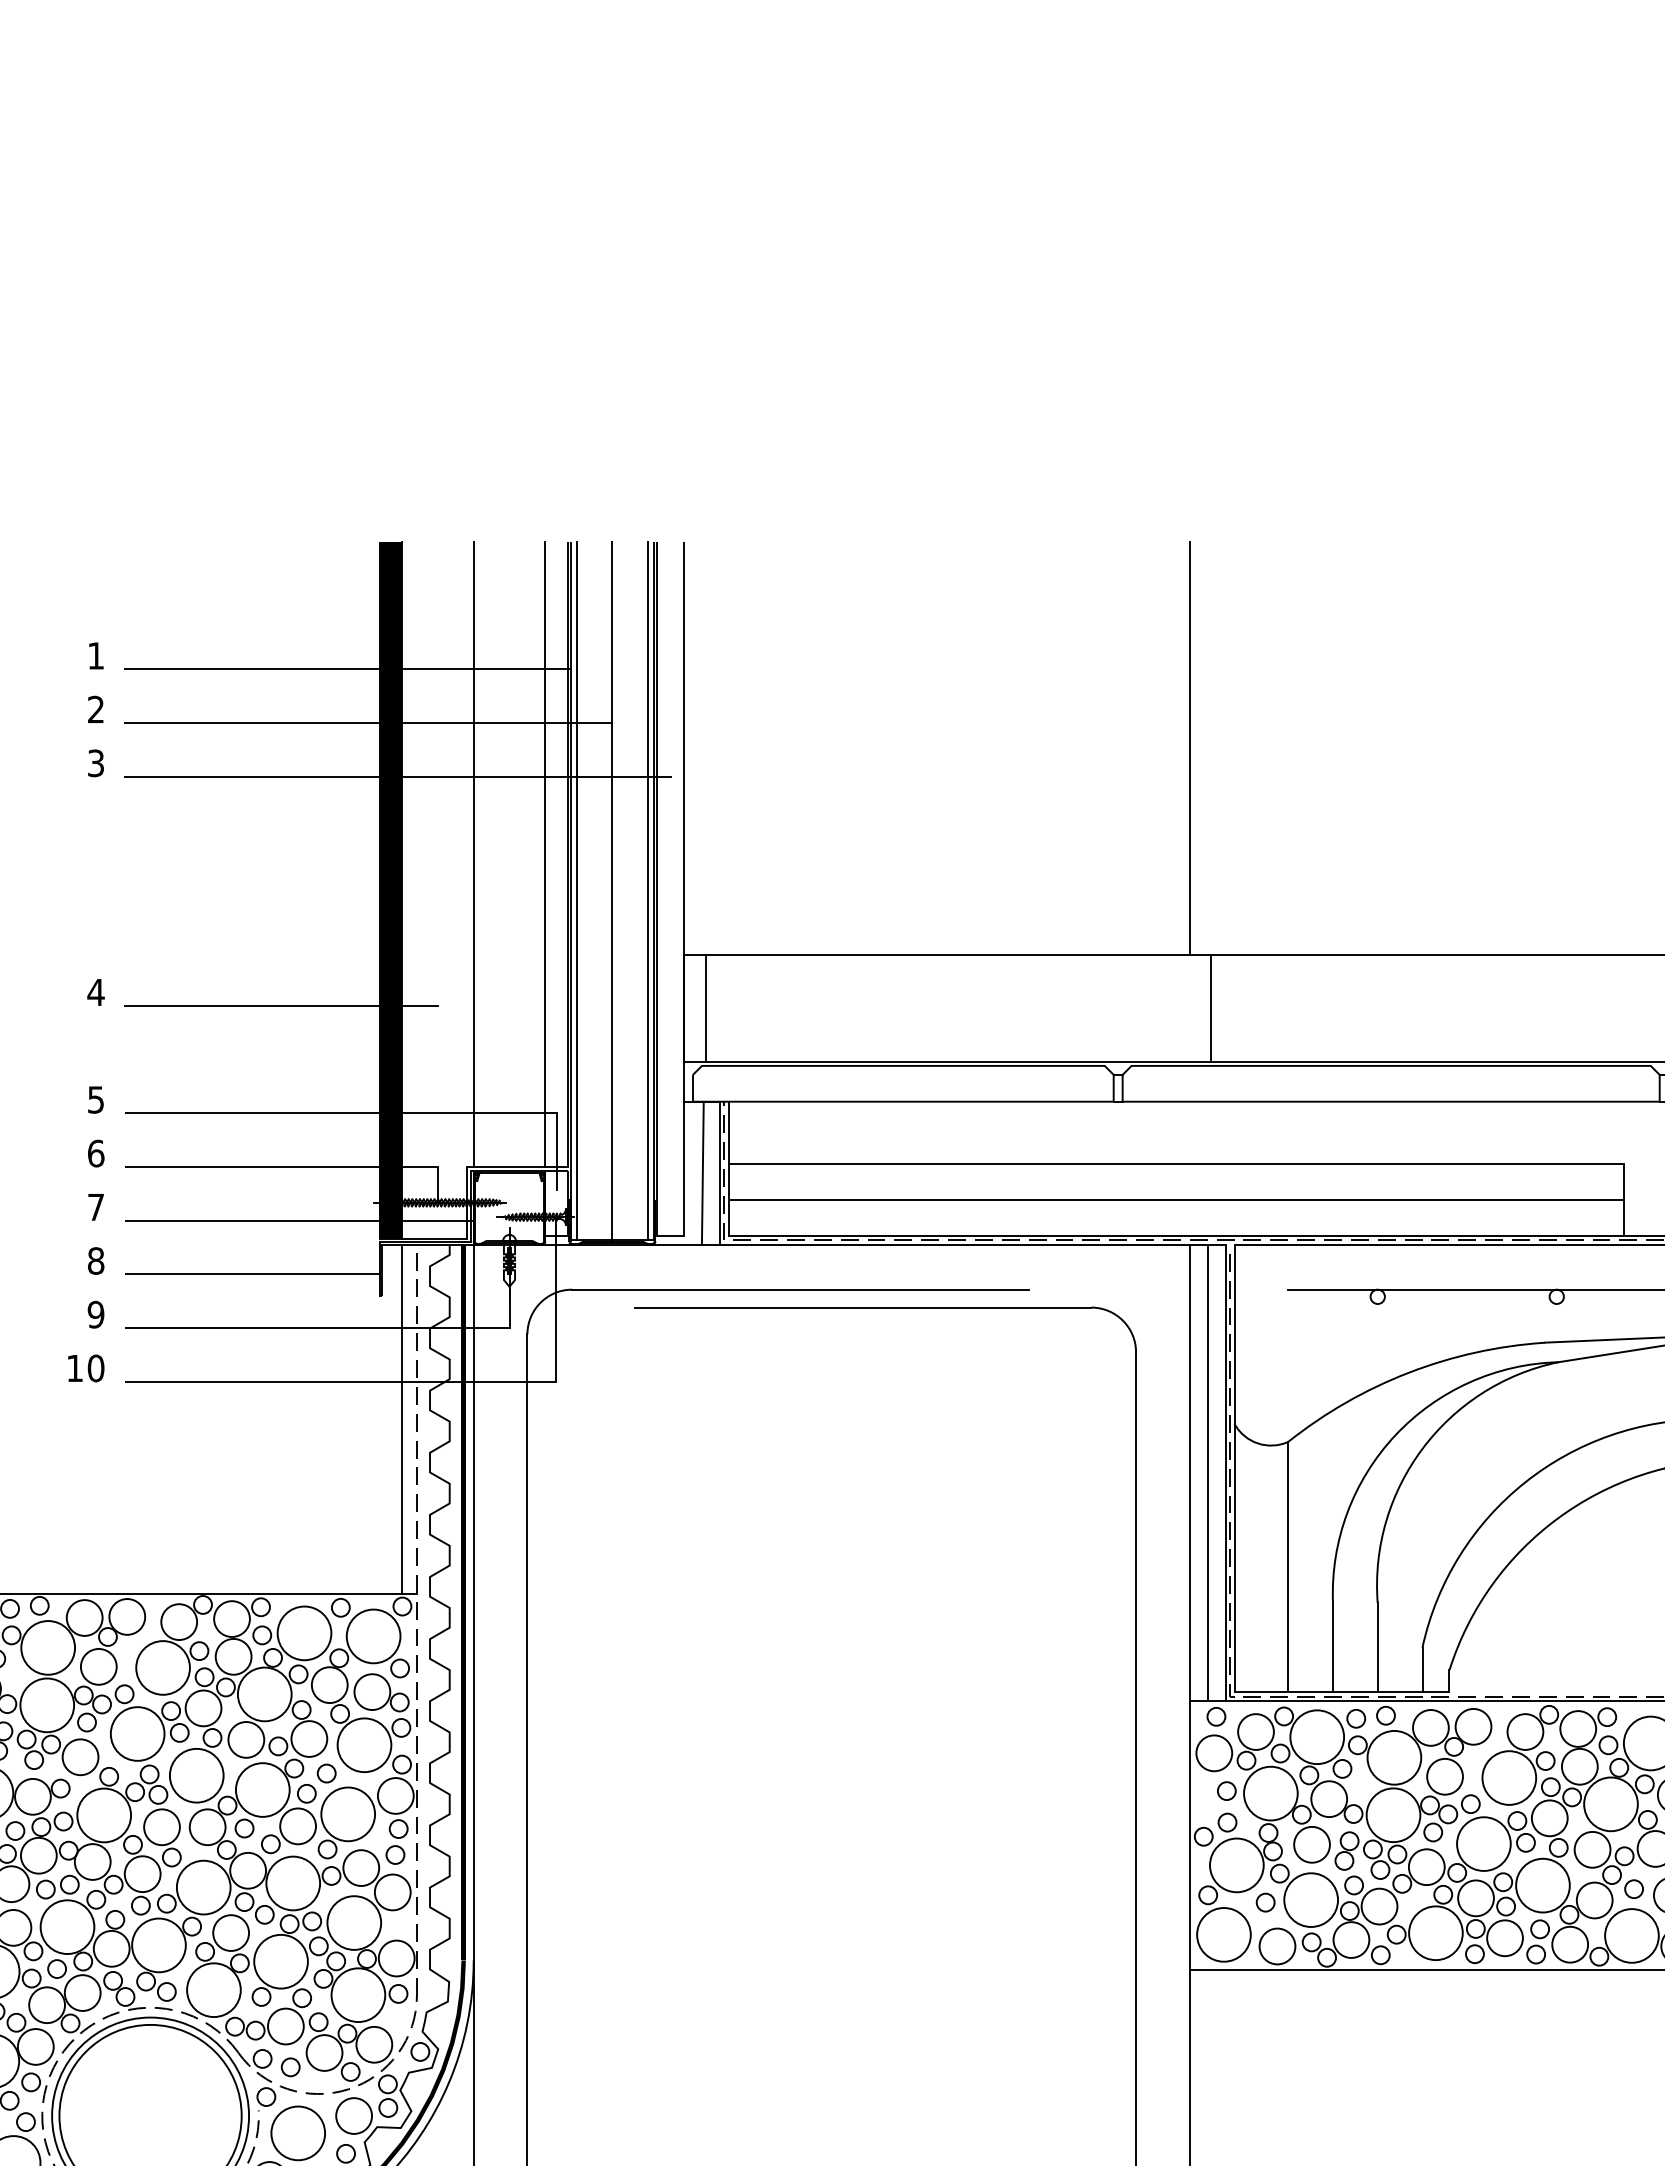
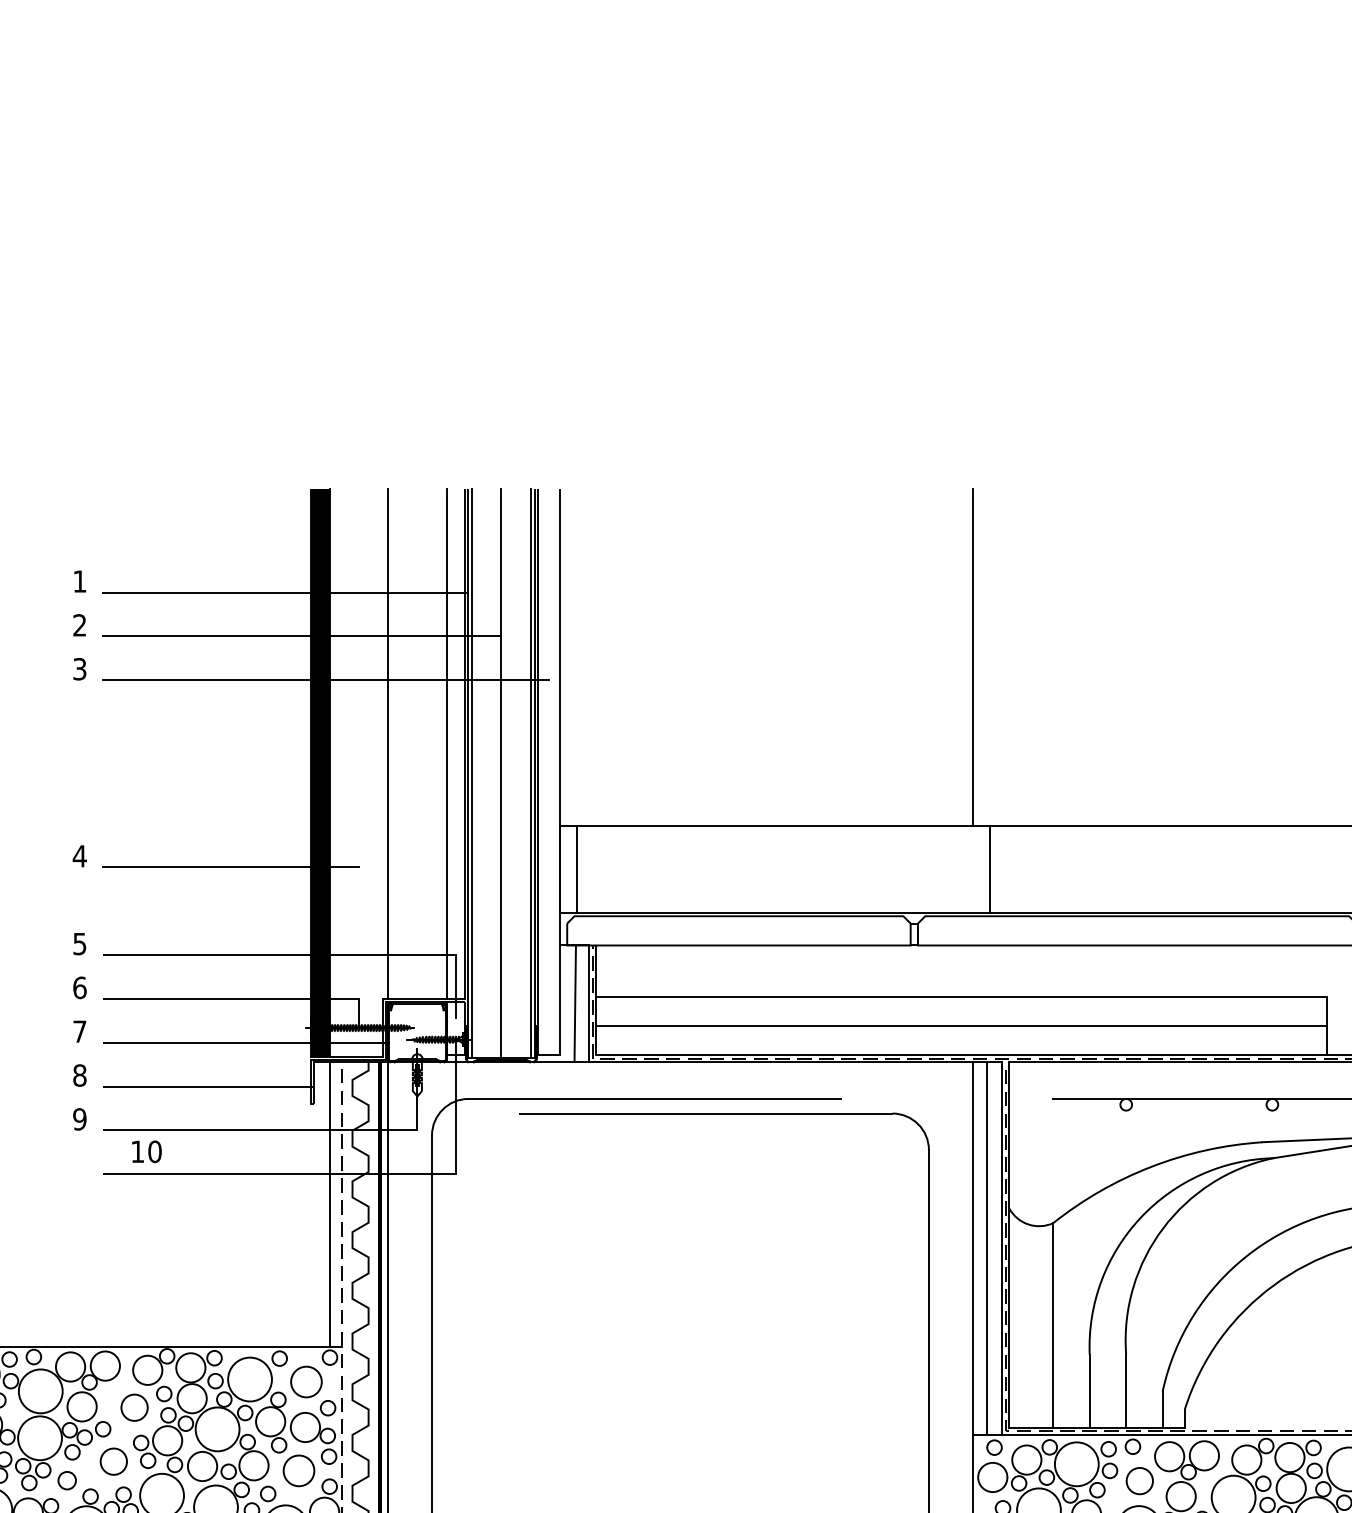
text: (86, 1368) -> (147, 1151), moved
circle: (373, 1636) -> (306, 1382), size x0.7
circle: (162, 1667) -> (134, 1407), size x0.6
circle: (137, 1733) -> (113, 1461), size x0.6
circle: (364, 1745) -> (299, 1471), size x0.7
circle: (80, 1757) -> (67, 1480), size x0.6
circle: (1394, 1757) -> (1139, 1480), size x0.6

